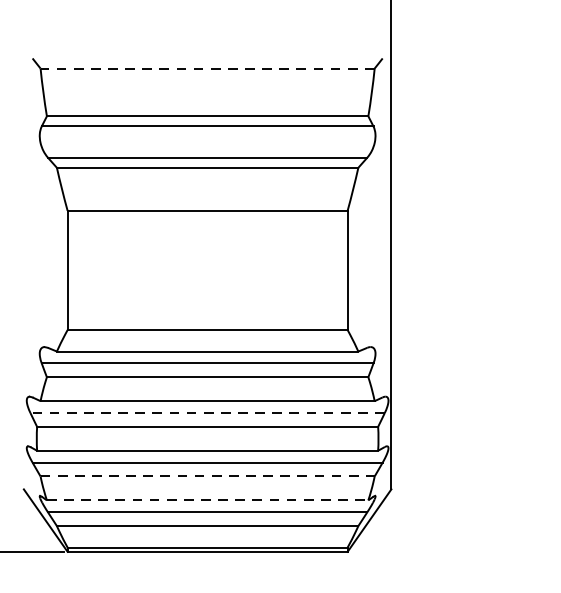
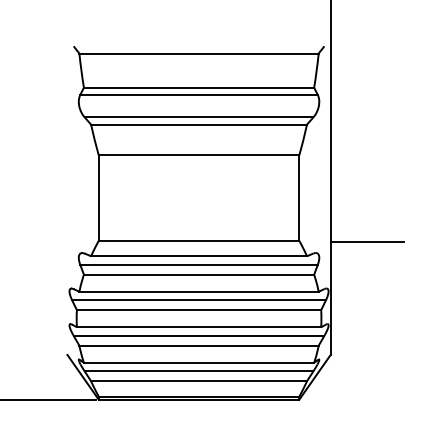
line: (208, 68) -> (199, 53), dashed -> solid
line: (442, 330) -> (367, 241), added
line: (208, 413) -> (199, 300), dashed -> solid
line: (208, 476) -> (199, 345), dashed -> solid
line: (208, 499) -> (199, 362), dashed -> solid

